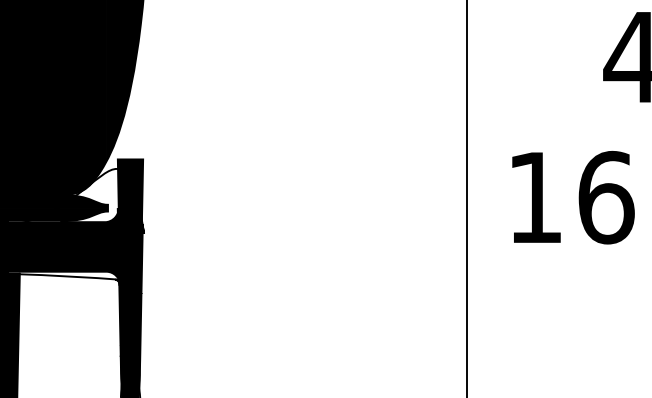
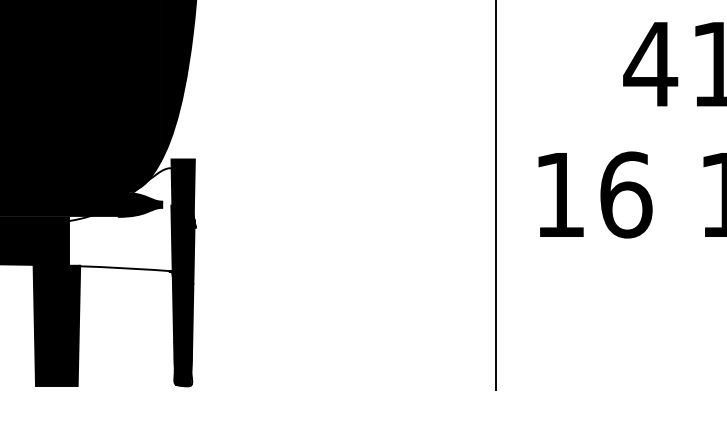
fill: (63, 246) -> (120, 240), removed

